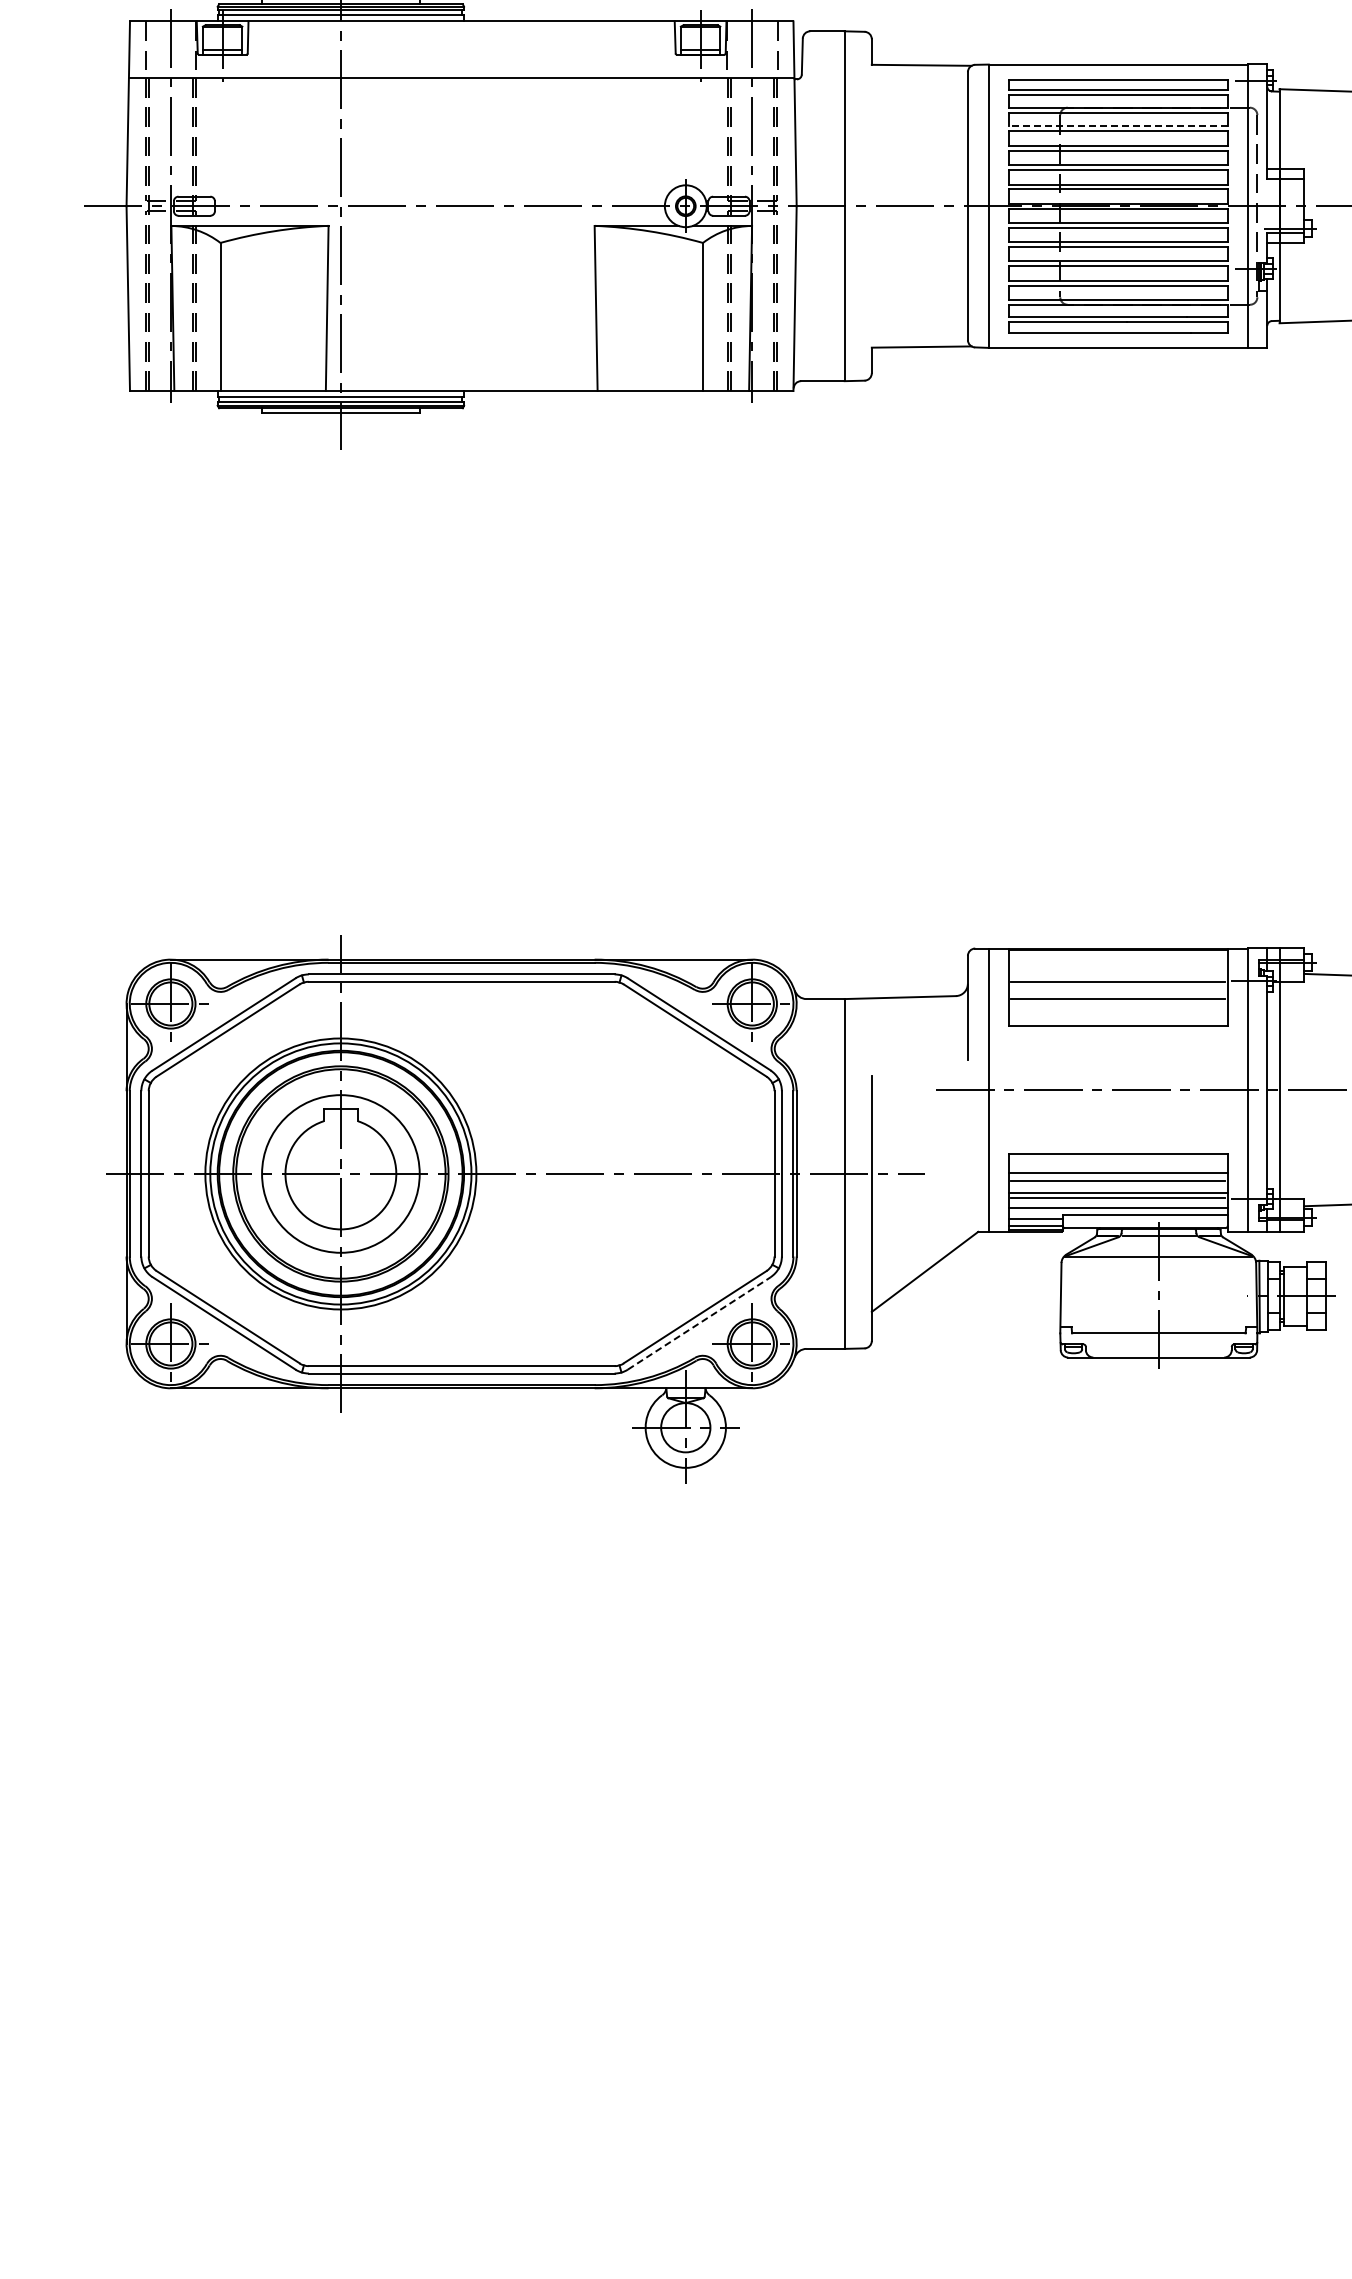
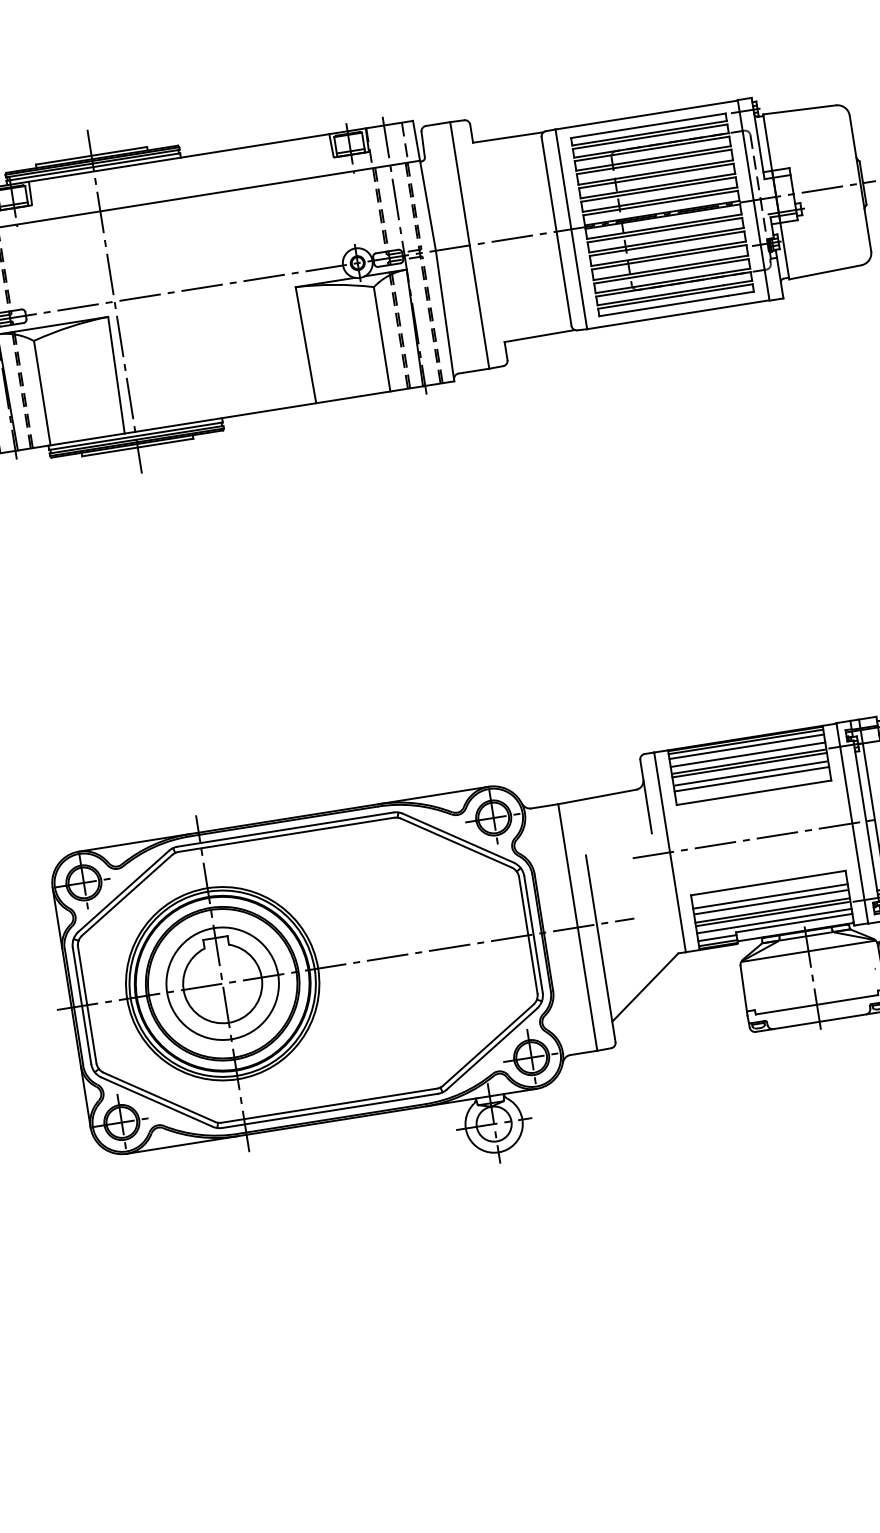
line: (1118, 126) -> (653, 158), dashed -> solid
line: (1117, 953) -> (745, 741), added
line: (1117, 960) -> (746, 746), added
line: (1117, 972) -> (747, 755), added
line: (1117, 986) -> (749, 764), added
line: (1117, 1006) -> (751, 779), added
line: (699, 1323) -> (492, 1049), dashed -> solid

